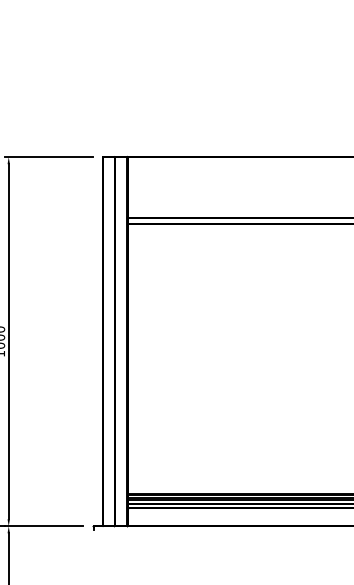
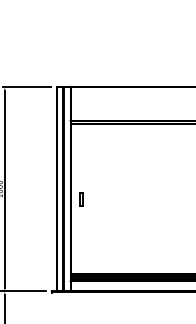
part: (147, 360) -> (81, 199), added

